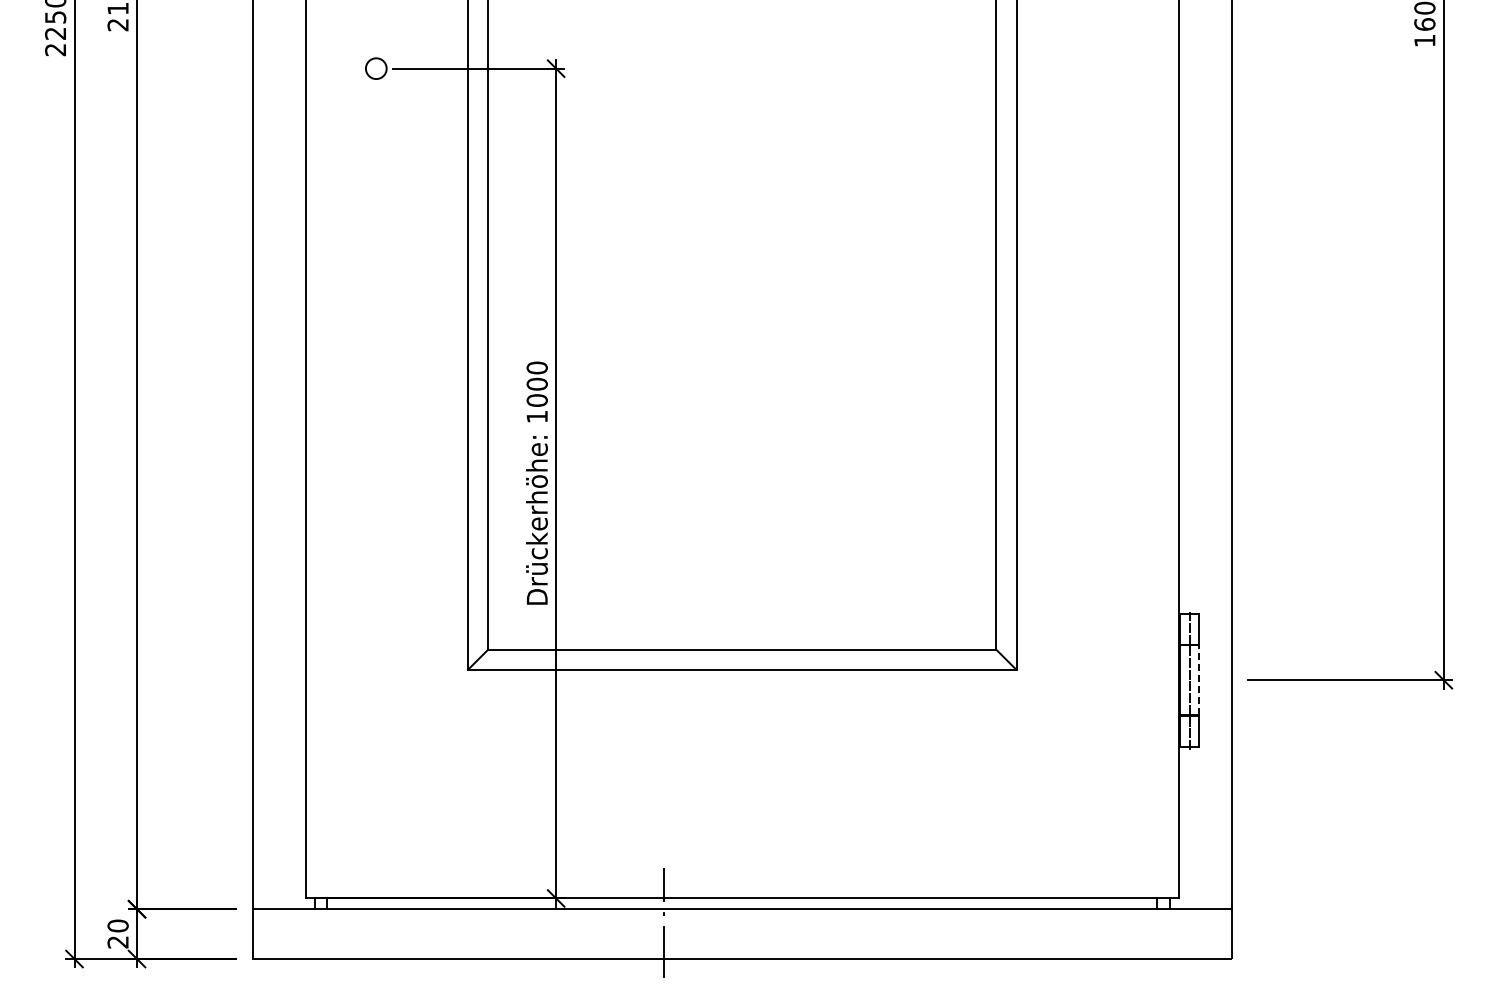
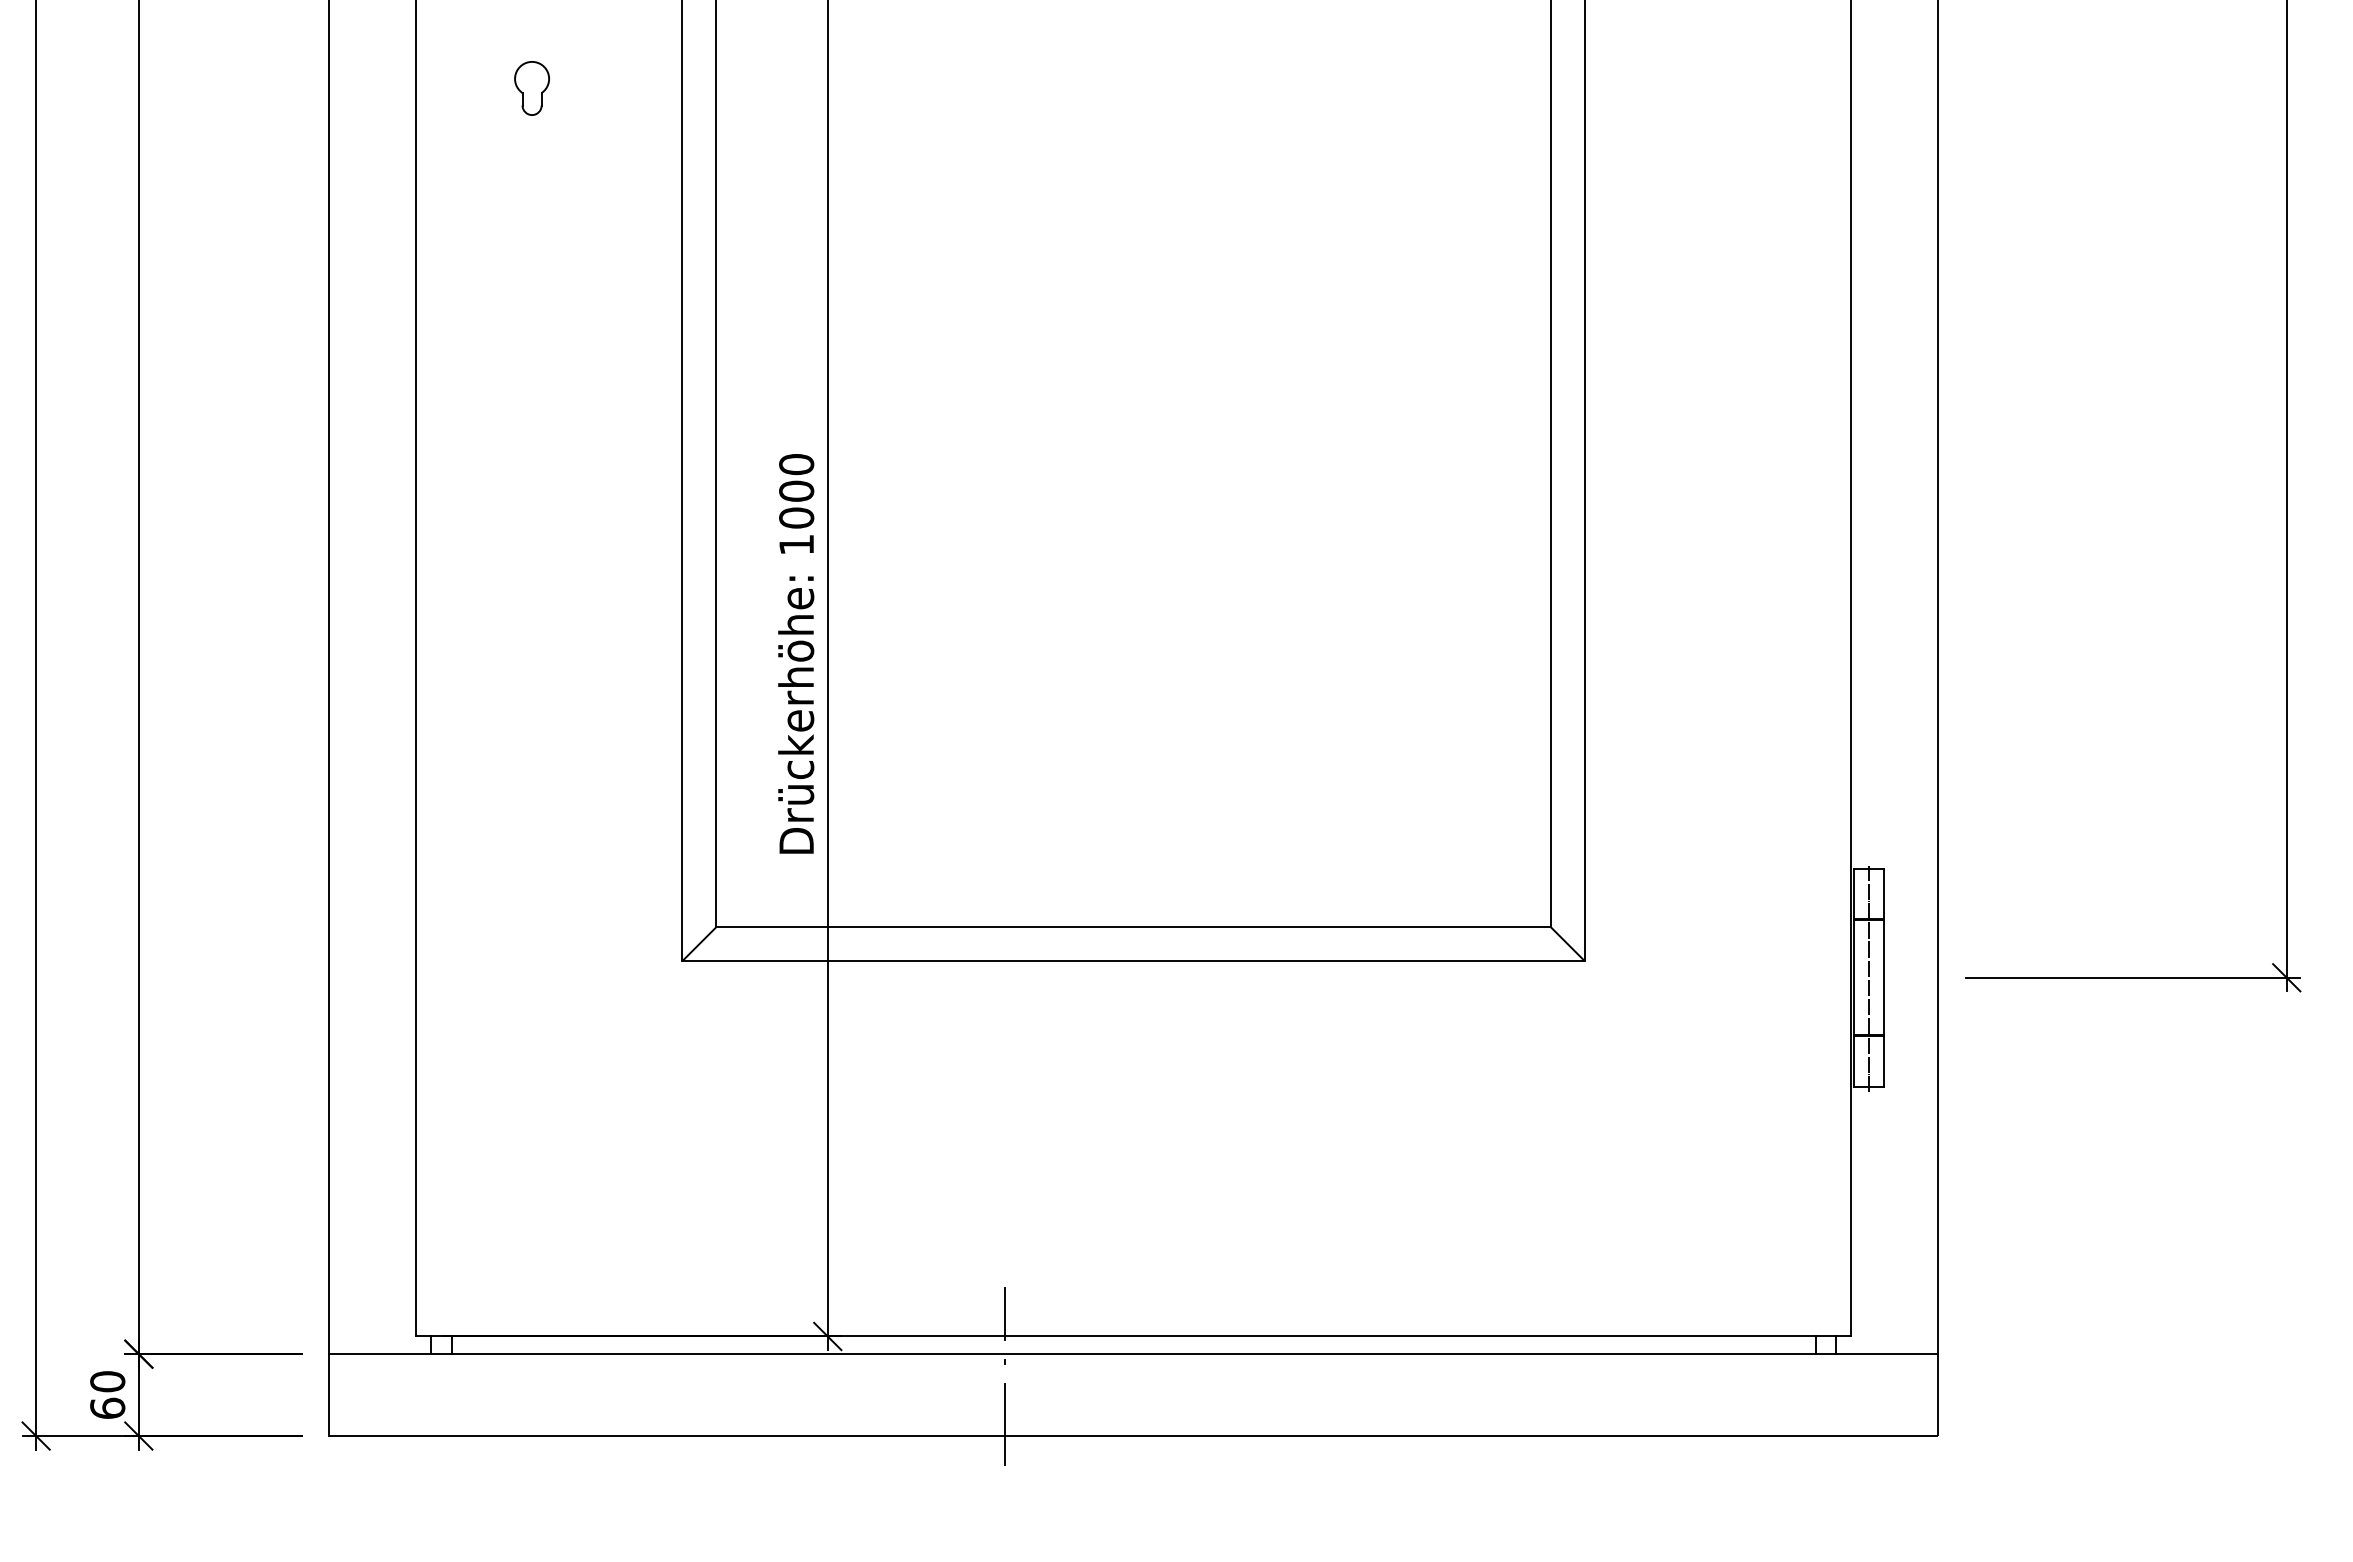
part: (376, 139) -> (532, 88), added
line: (1198, 680) -> (1883, 978), dashed -> solid
text: (117, 941) -> (106, 1407), 20 -> 60

